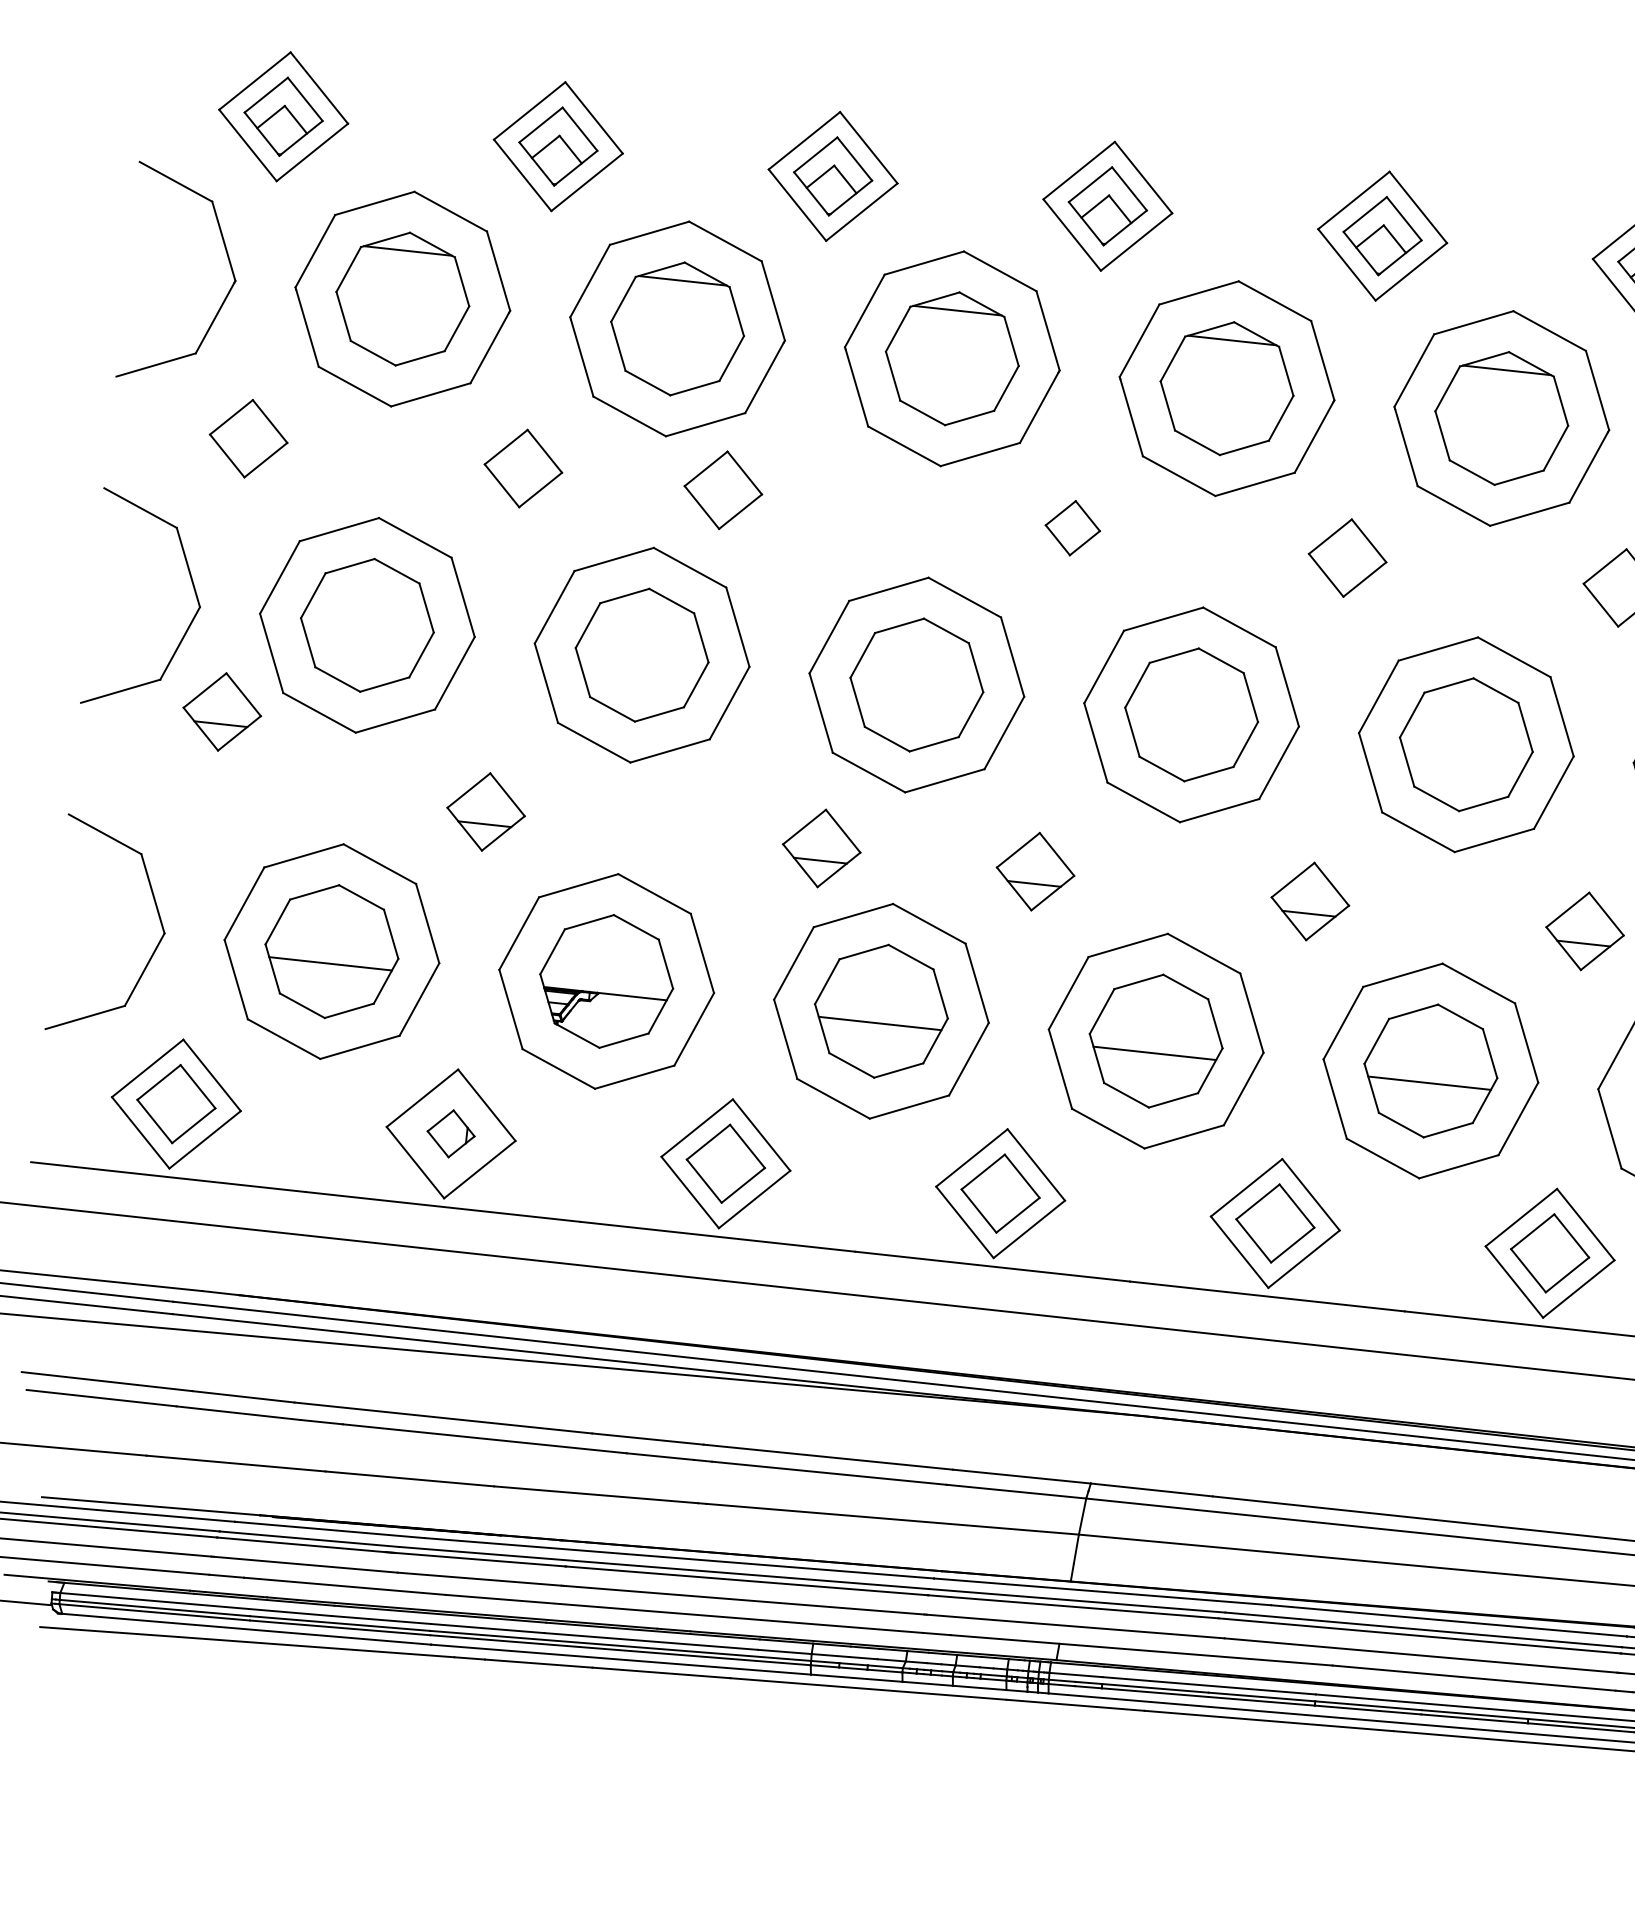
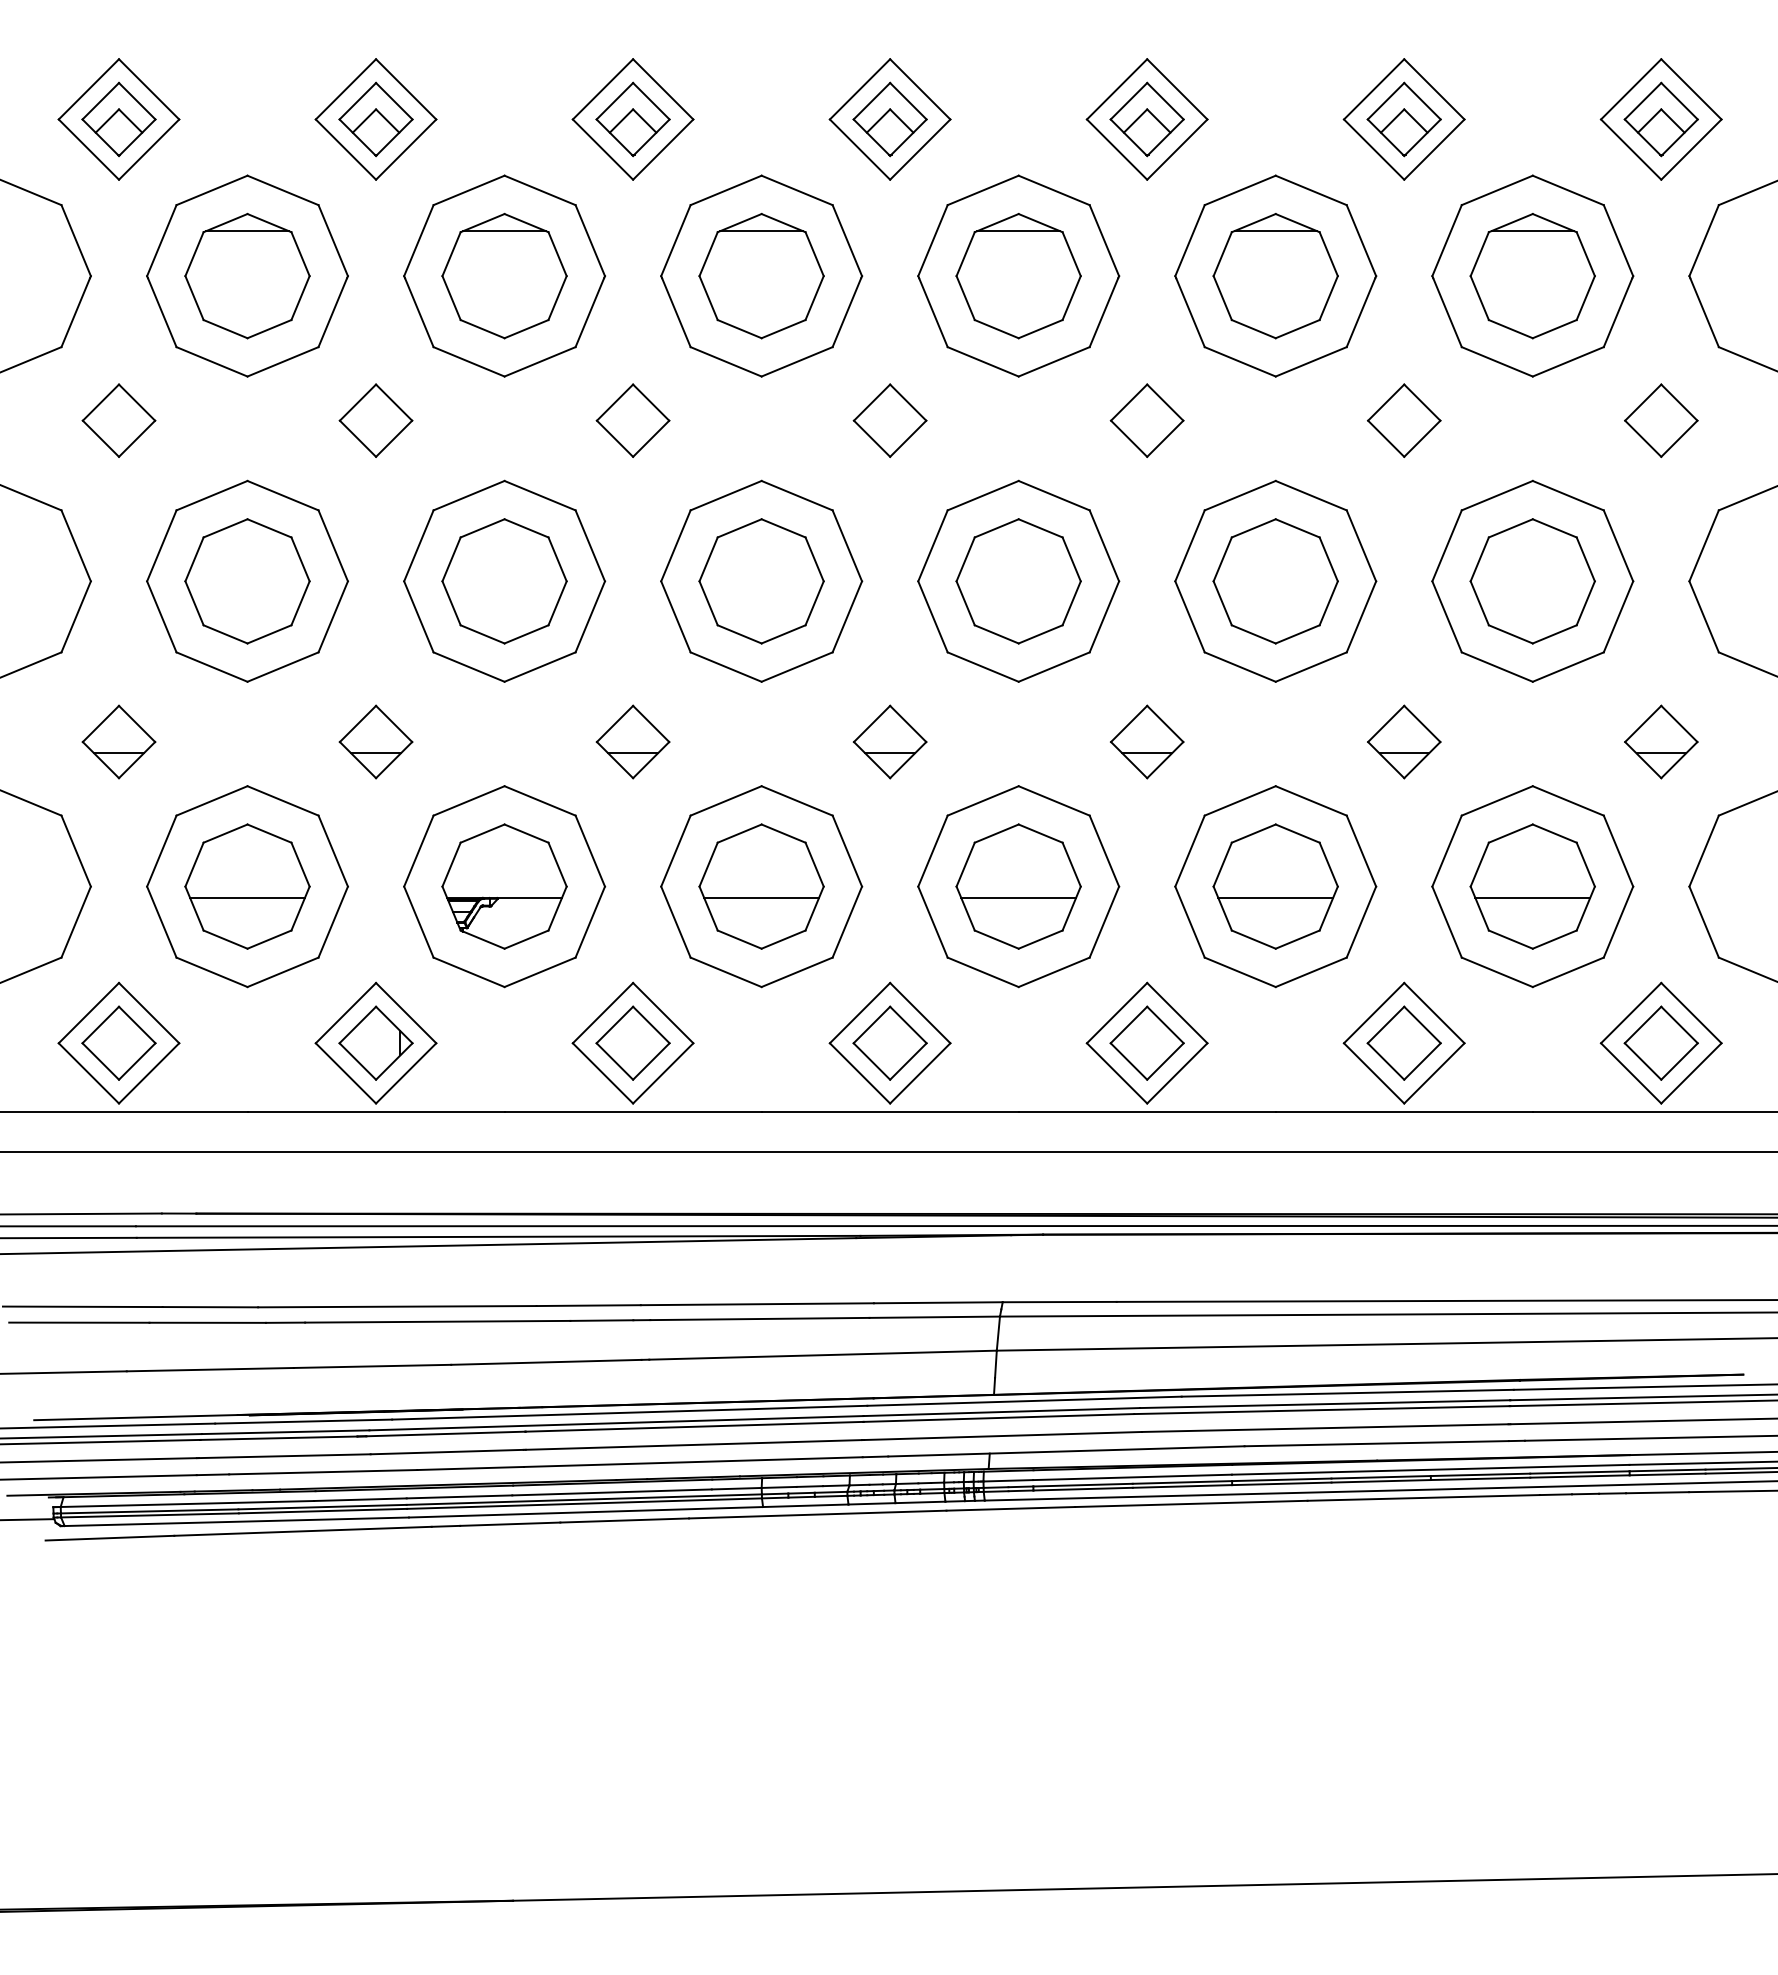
part: (722, 490) -> (632, 420), moved
part: (1072, 527) -> (889, 420), size x1.43
part: (221, 711) -> (118, 741), moved
part: (821, 847) -> (632, 741), moved
part: (450, 1133) -> (375, 1042), size x1.67

